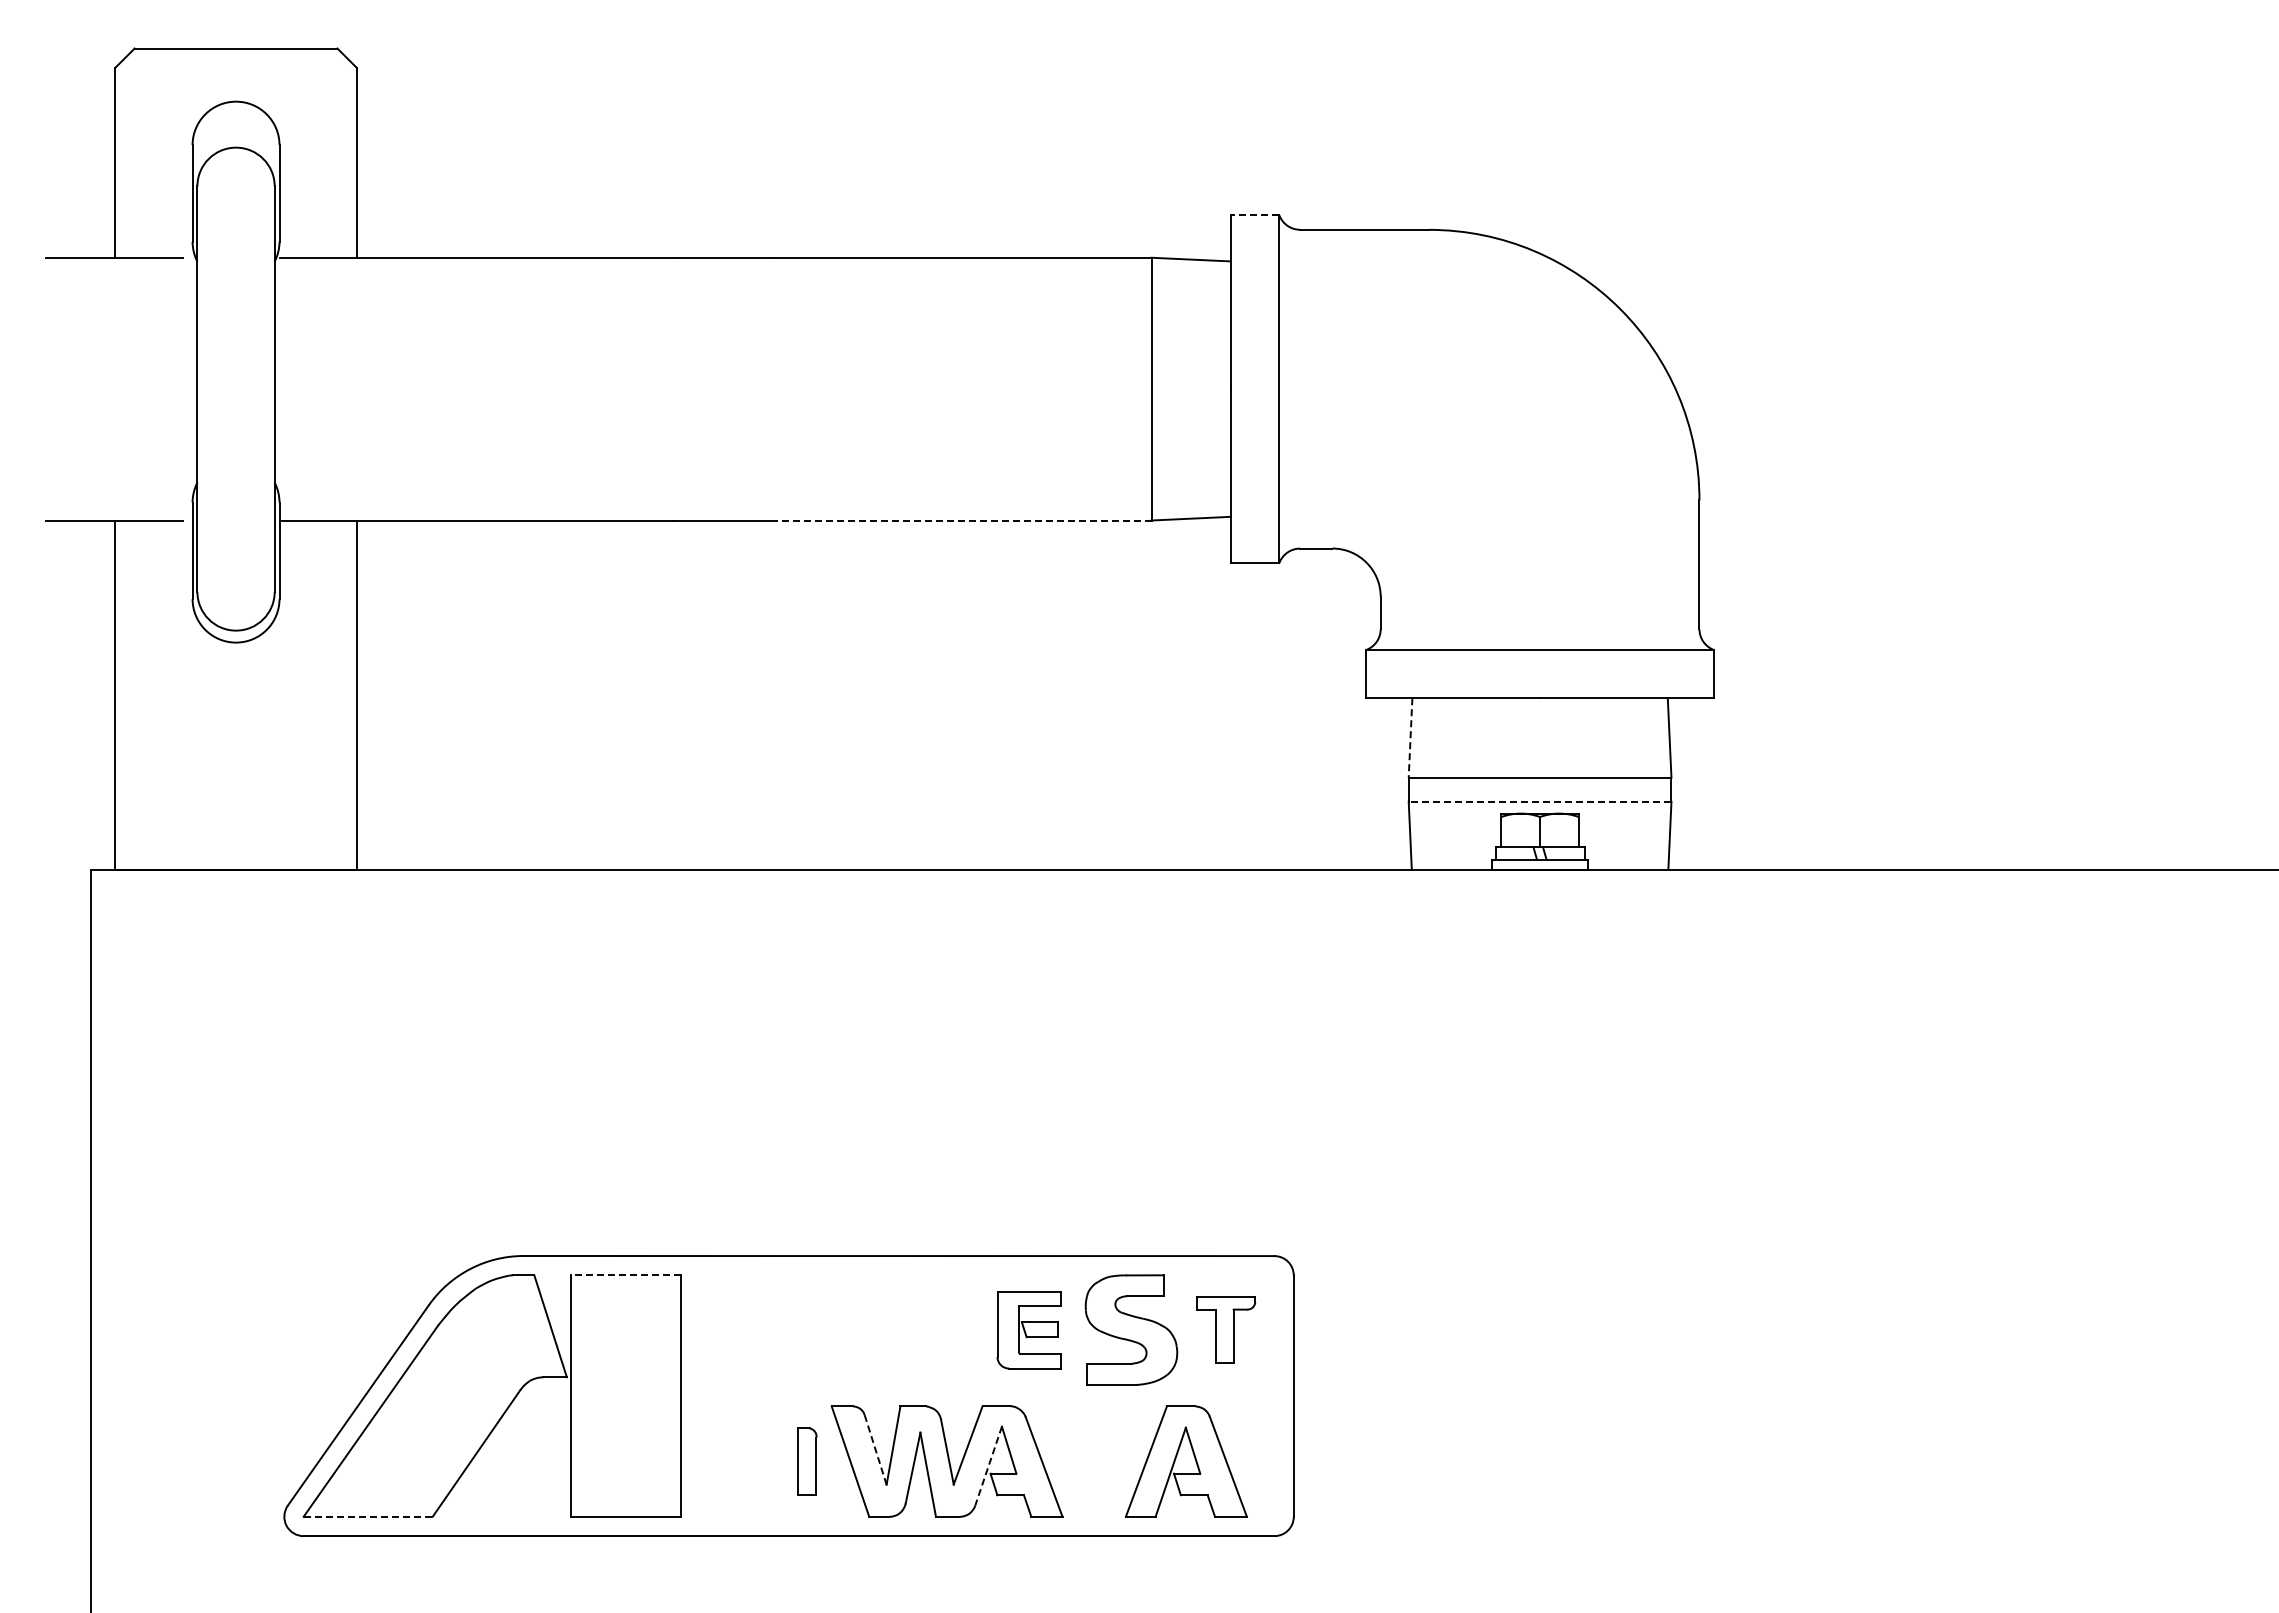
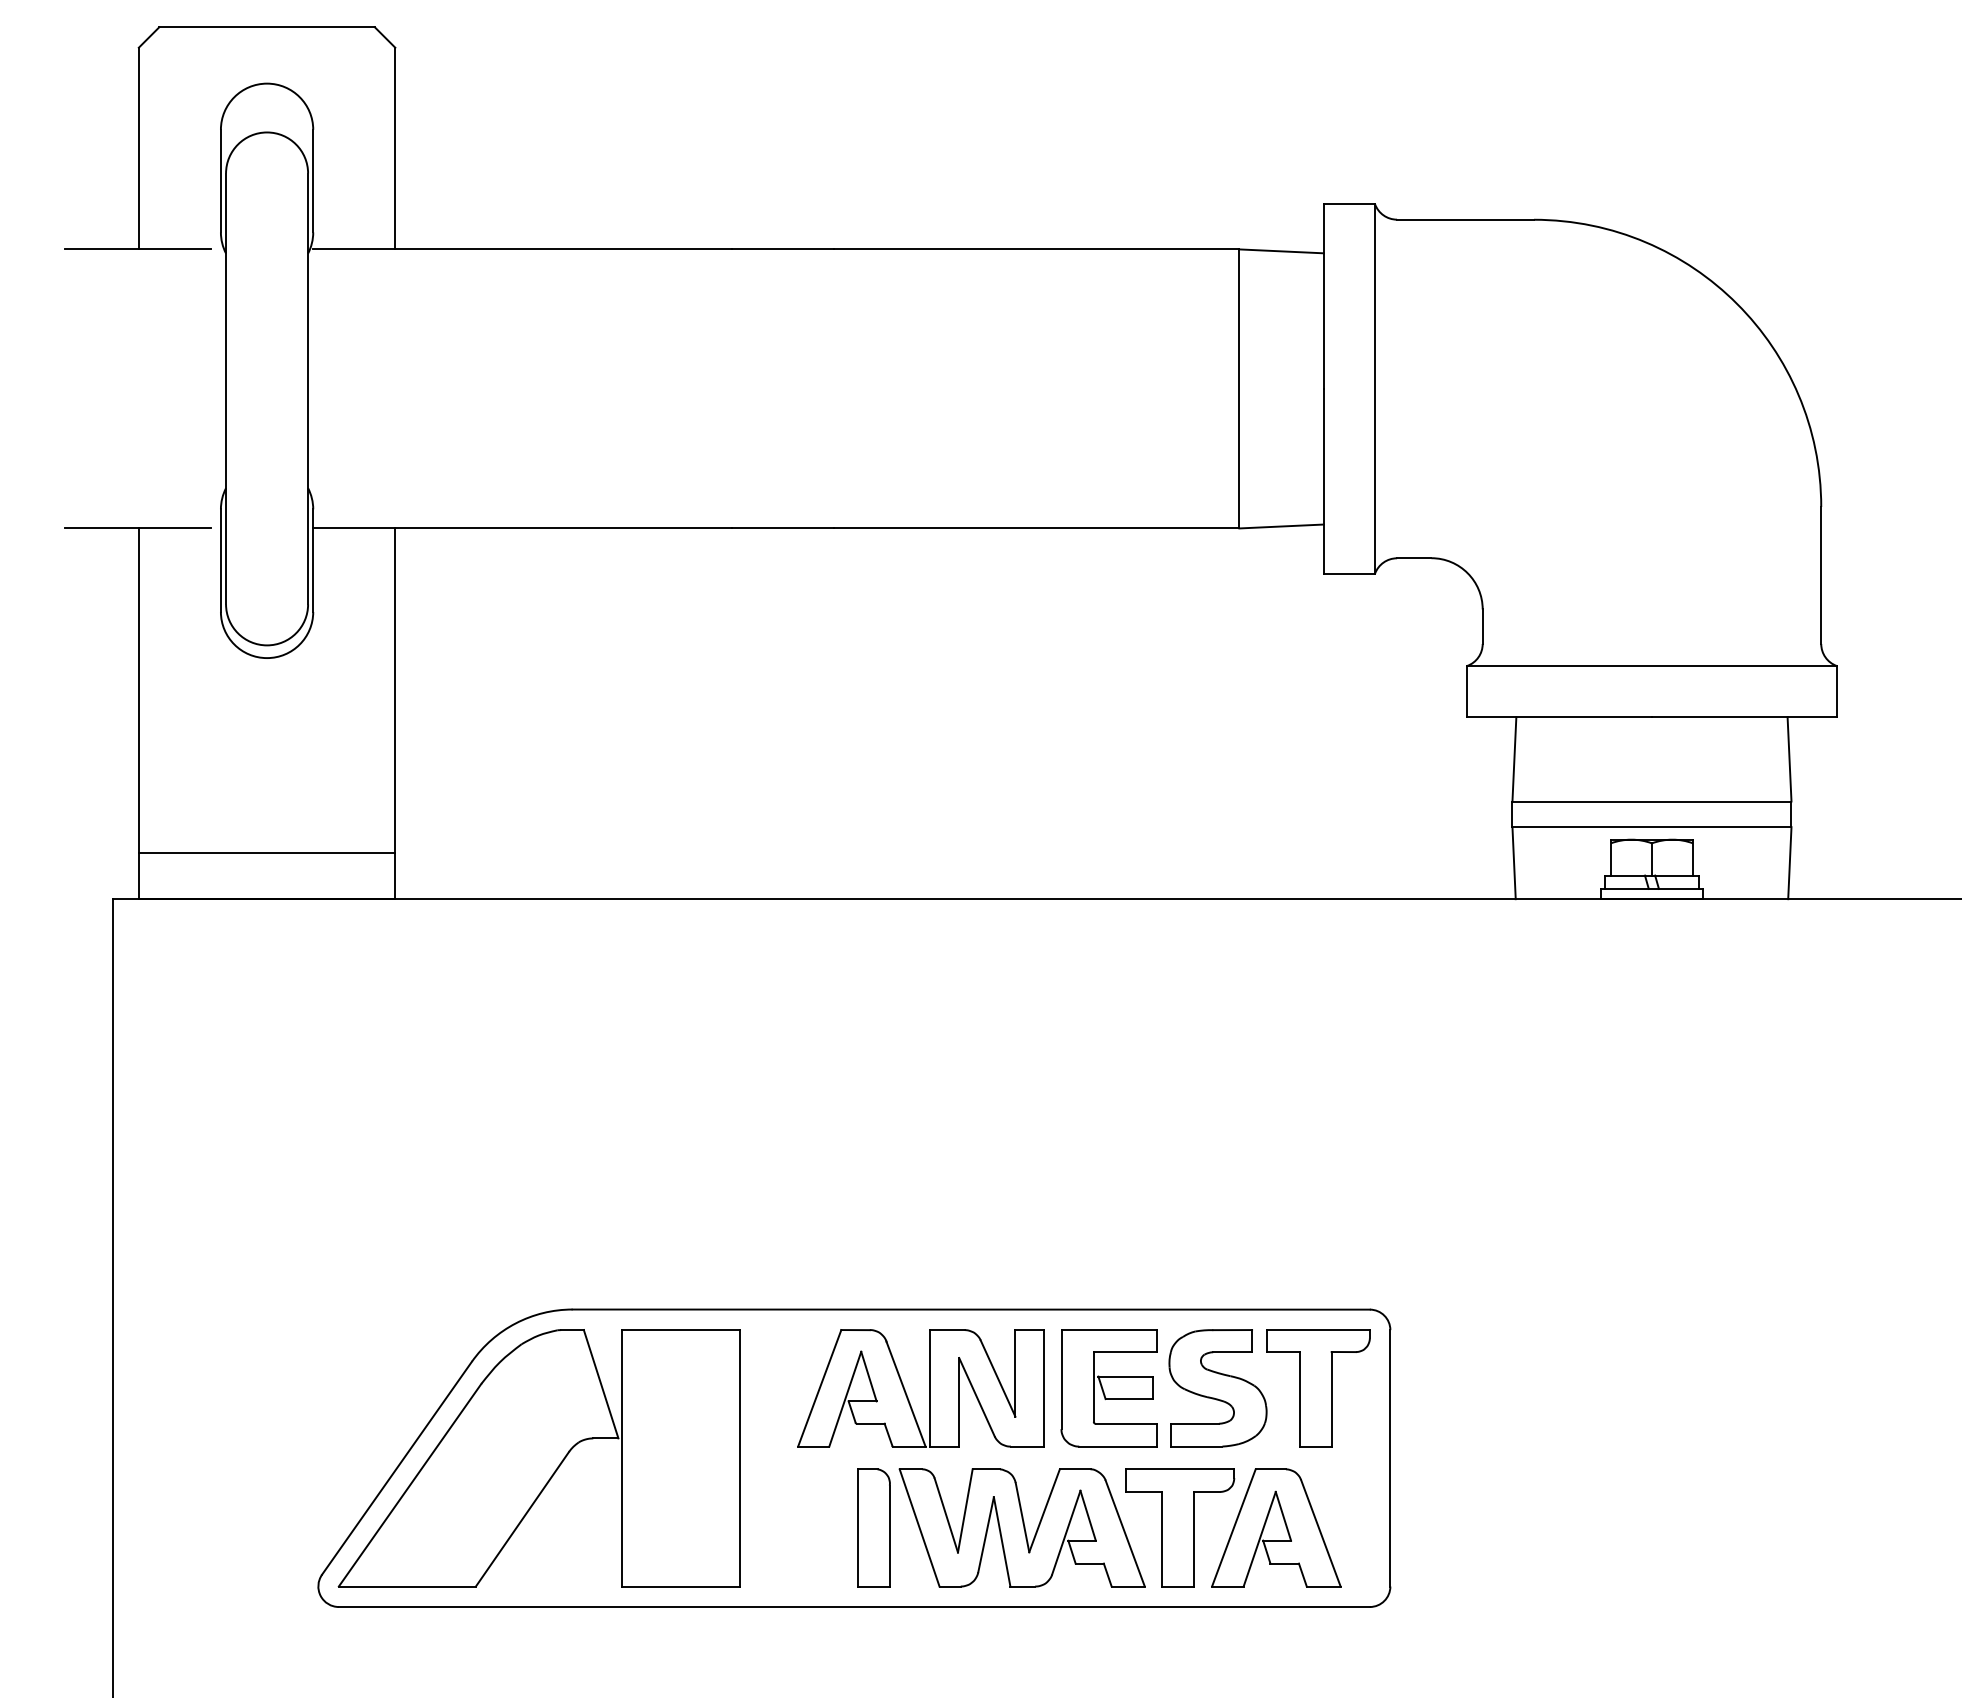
line: (1254, 215) -> (1348, 204), dashed -> solid
line: (960, 520) -> (1036, 528), dashed -> solid
line: (1410, 737) -> (1514, 758), dashed -> solid
line: (1539, 801) -> (1651, 826), dashed -> solid
line: (235, 826) -> (266, 853), added
line: (625, 1275) -> (680, 1330), dashed -> solid
part: (1028, 1329) -> (1108, 1387), size x1.43
part: (1226, 1329) -> (1318, 1387), size x1.67
part: (859, 1330) -> (929, 1388), added
line: (875, 1449) -> (946, 1515), dashed -> solid
part: (807, 1461) -> (873, 1527), size x1.67
part: (1095, 1461) -> (1179, 1527), added
line: (988, 1466) -> (1066, 1533), dashed -> solid
line: (368, 1516) -> (407, 1586), dashed -> solid

